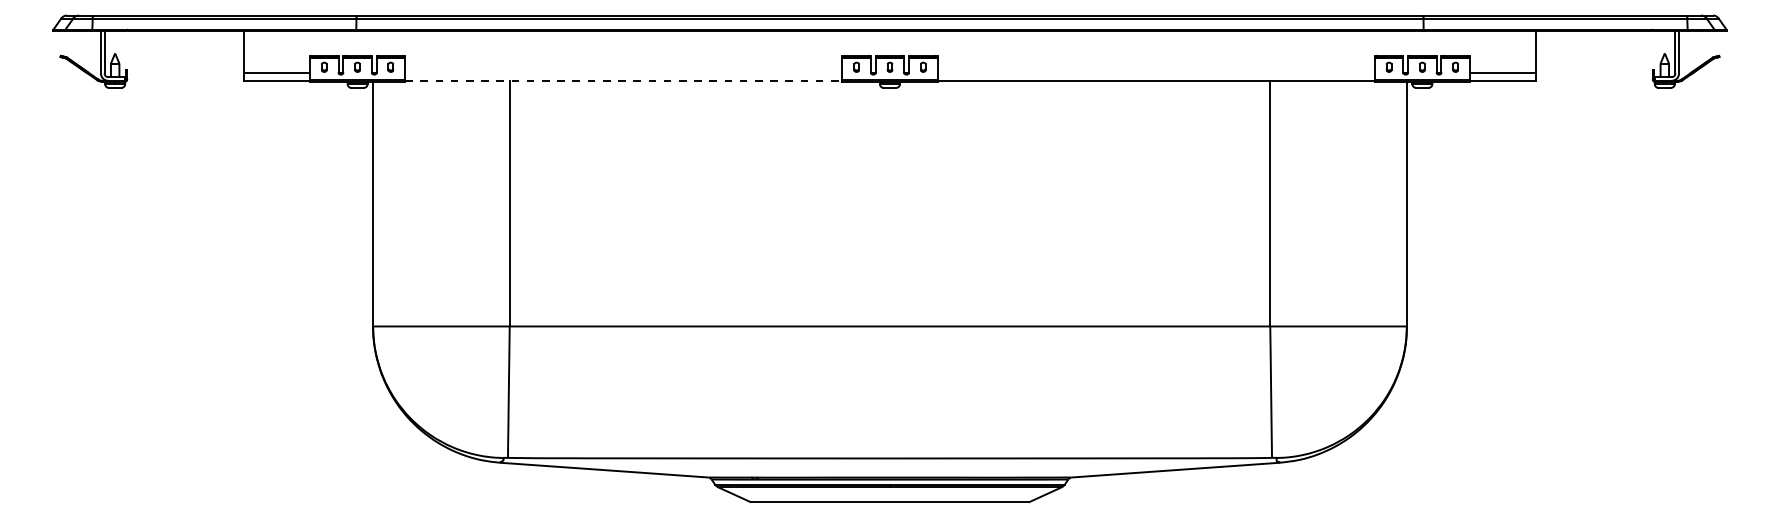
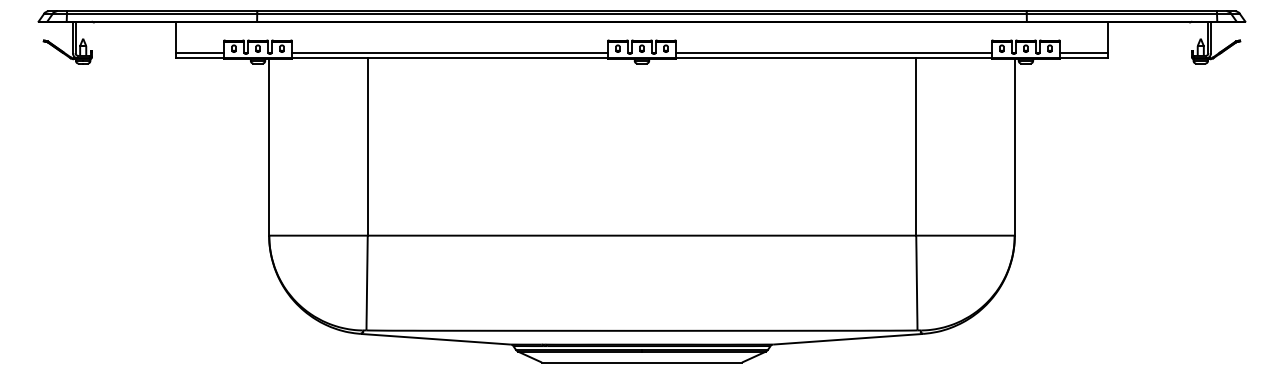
line: (623, 73) -> (449, 53), added
line: (1155, 73) -> (833, 53), added
line: (623, 80) -> (449, 58), dashed -> solid

